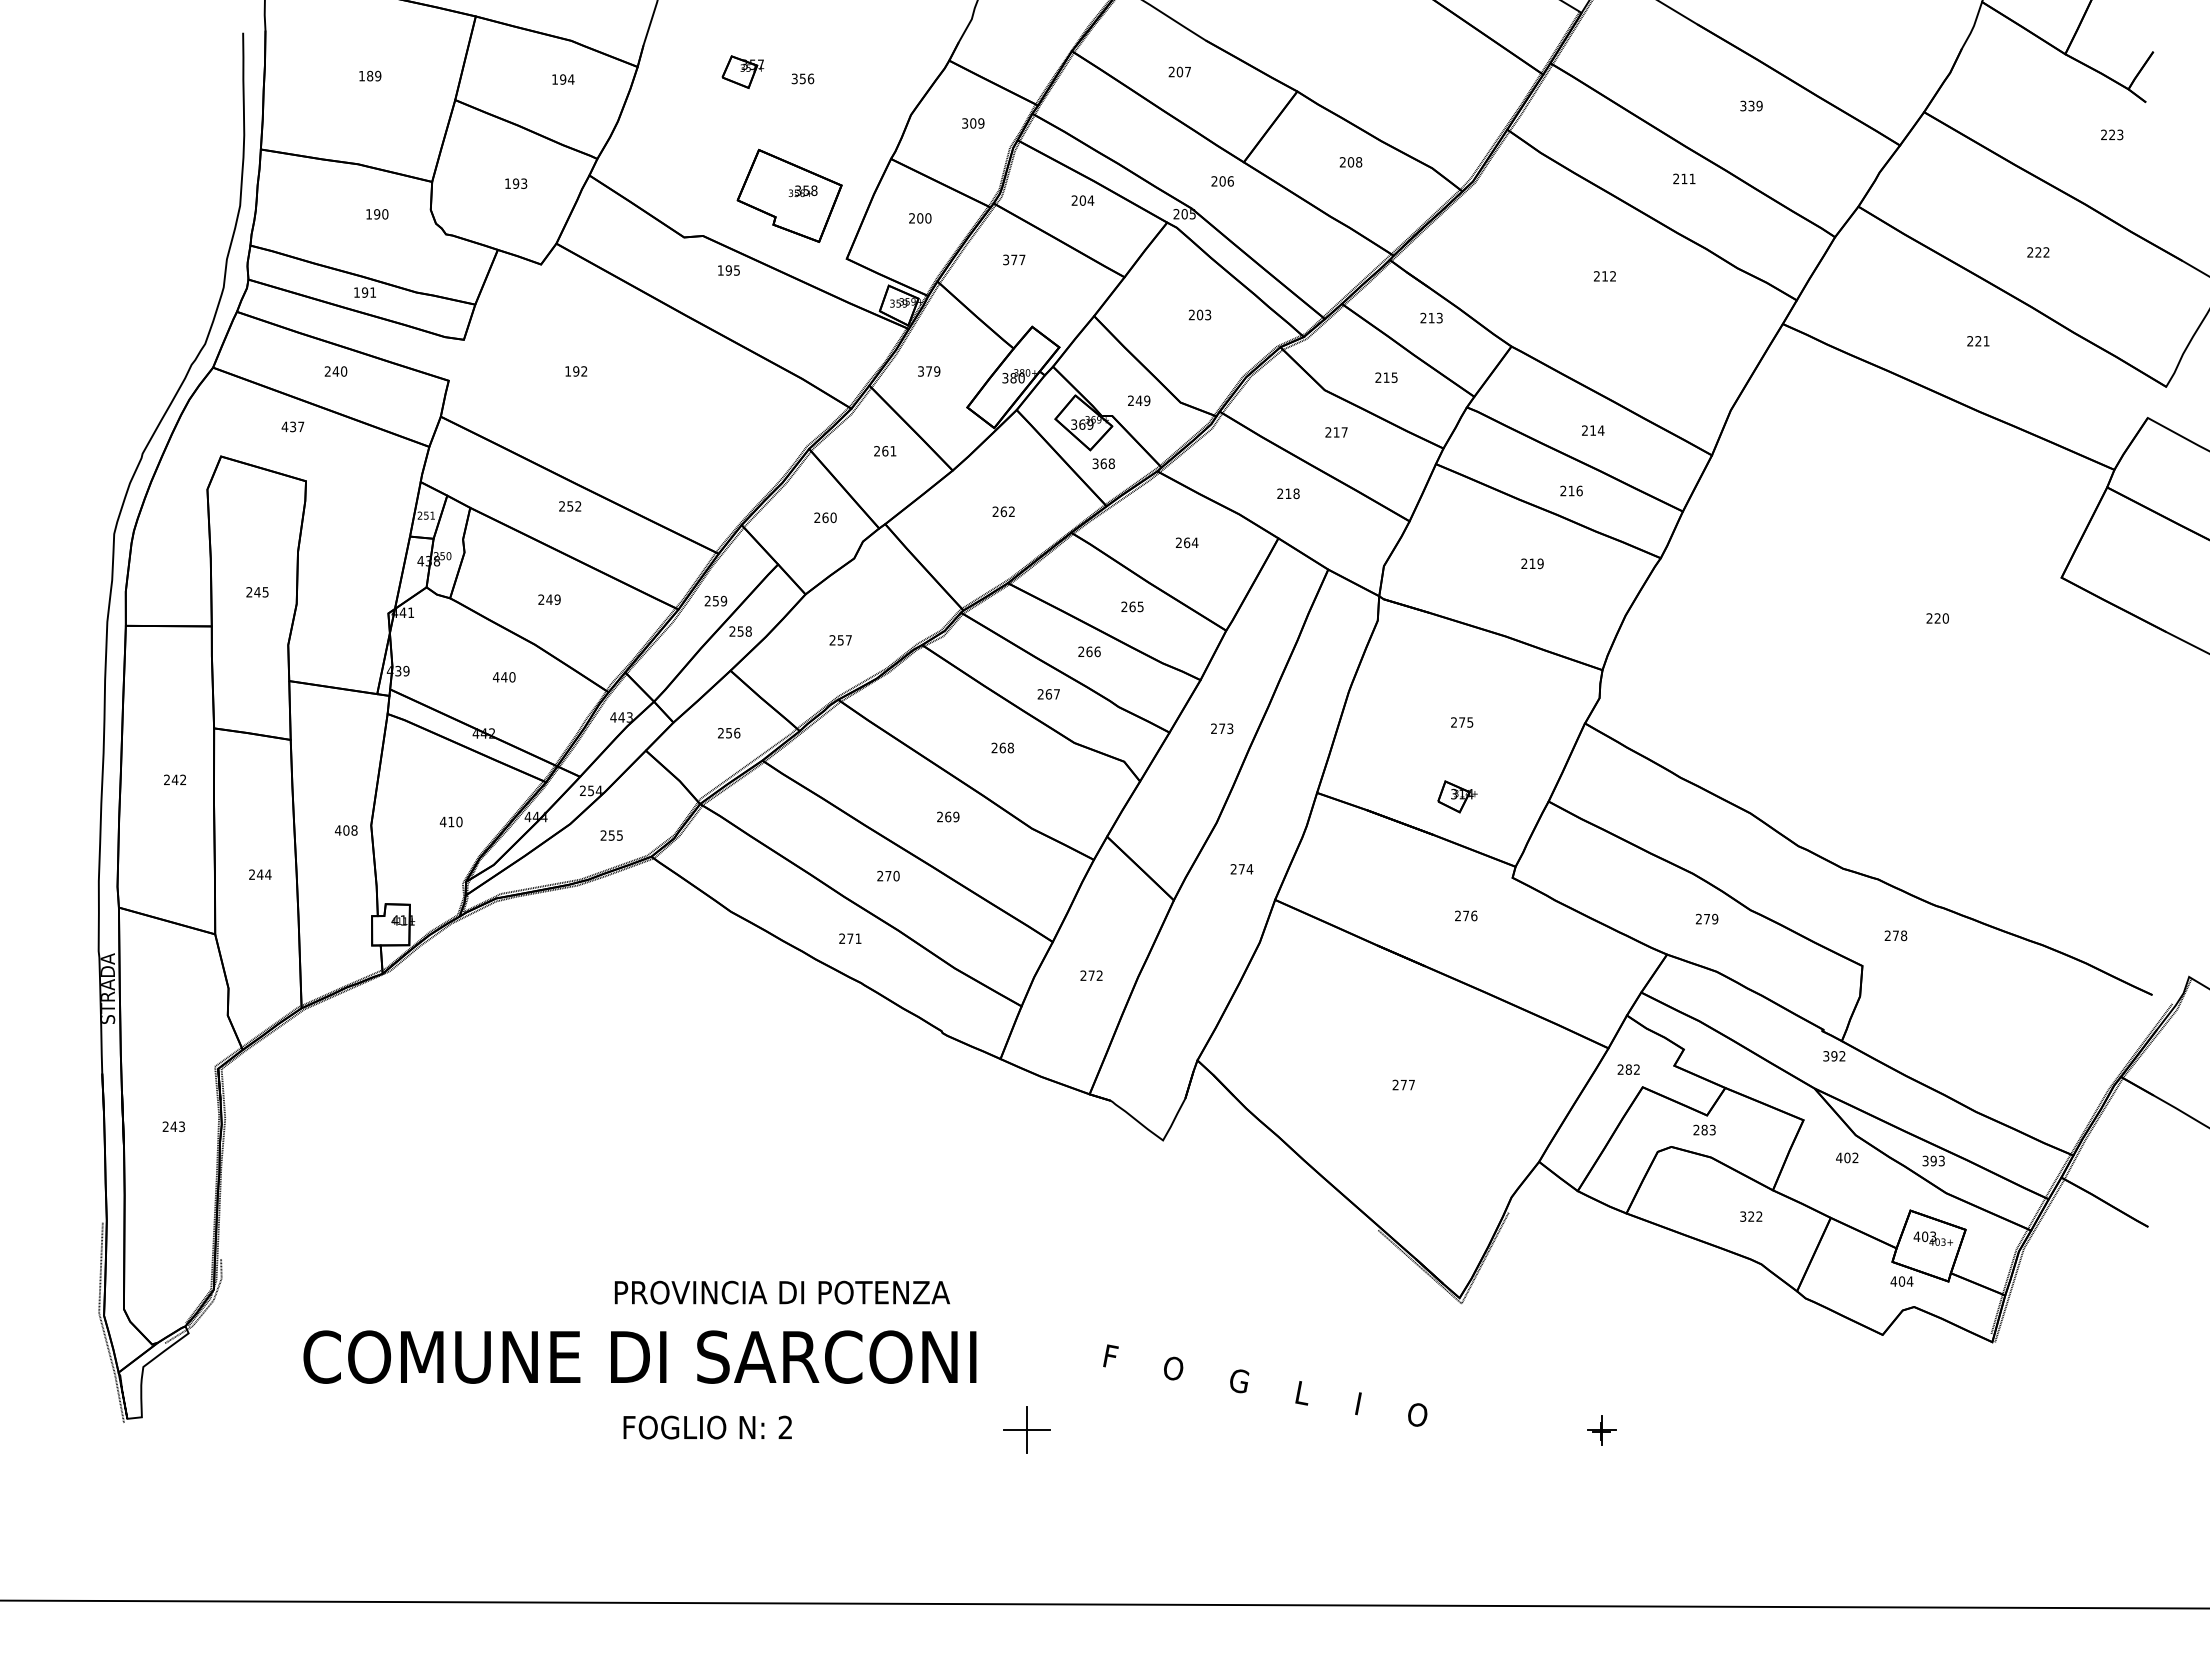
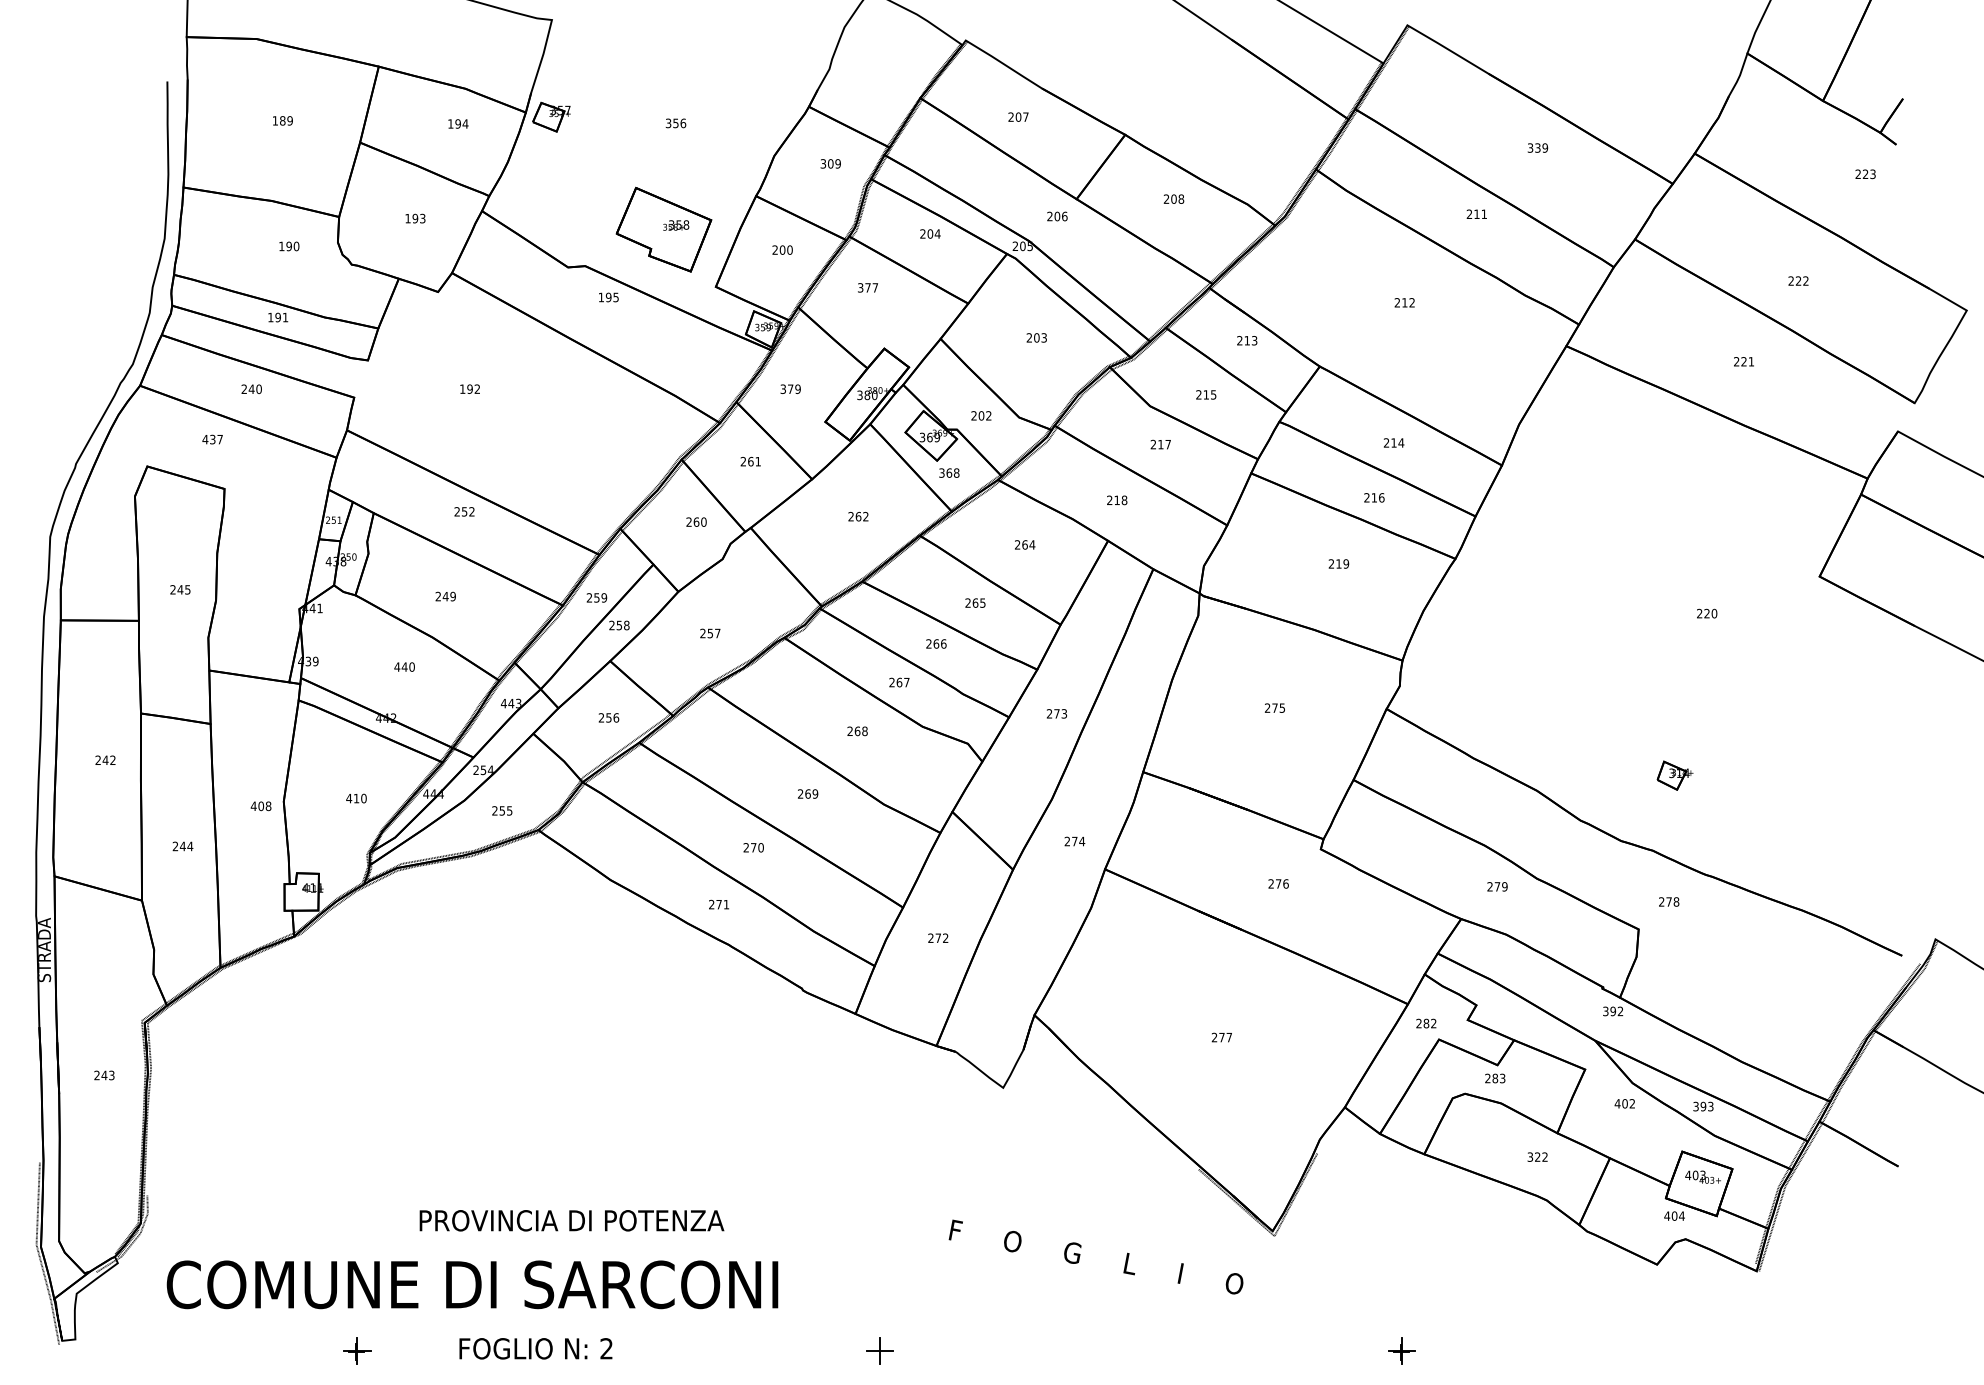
part: (742, 71) -> (551, 116), moved
text: (1142, 400) -> (984, 415), 249 -> 202
part: (1457, 796) -> (1675, 775), moved
text: (781, 1292) -> (571, 1220), moved
text: (639, 1356) -> (472, 1284), moved
text: (1265, 1385) -> (1096, 1256), moved
text: (707, 1427) -> (535, 1348), moved
part: (452, 1429) -> (357, 1350), added
part: (1026, 1430) -> (879, 1351), size x0.62

